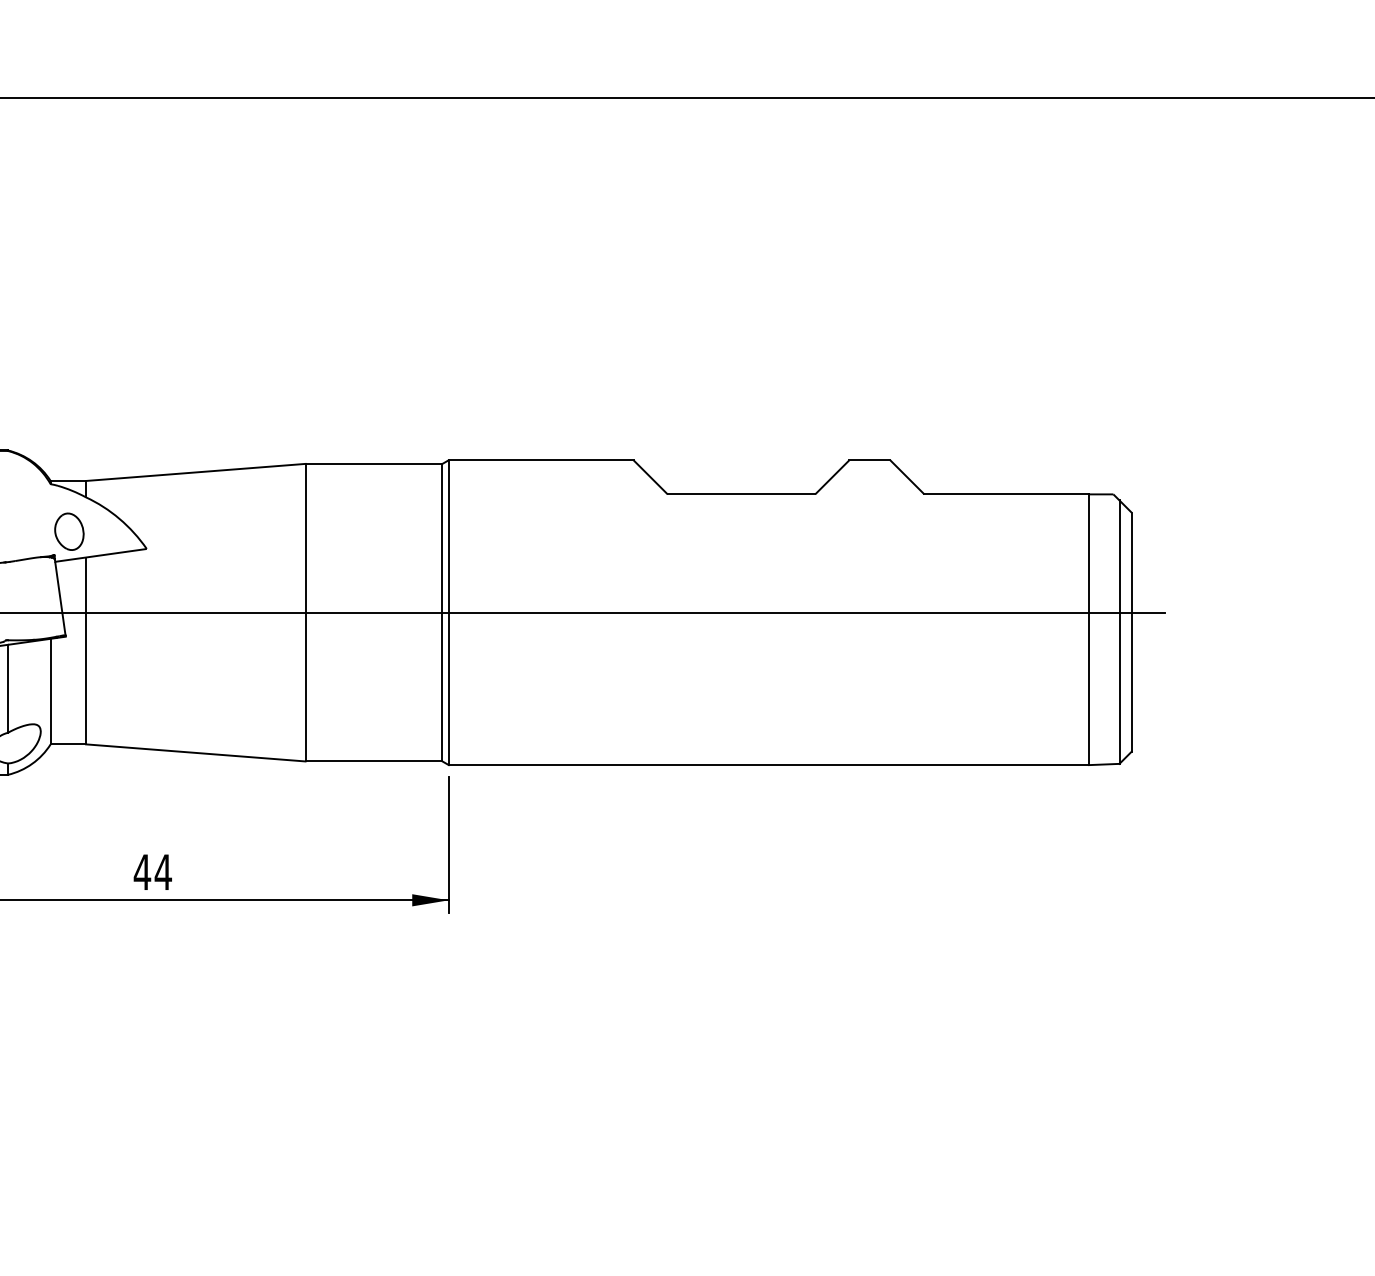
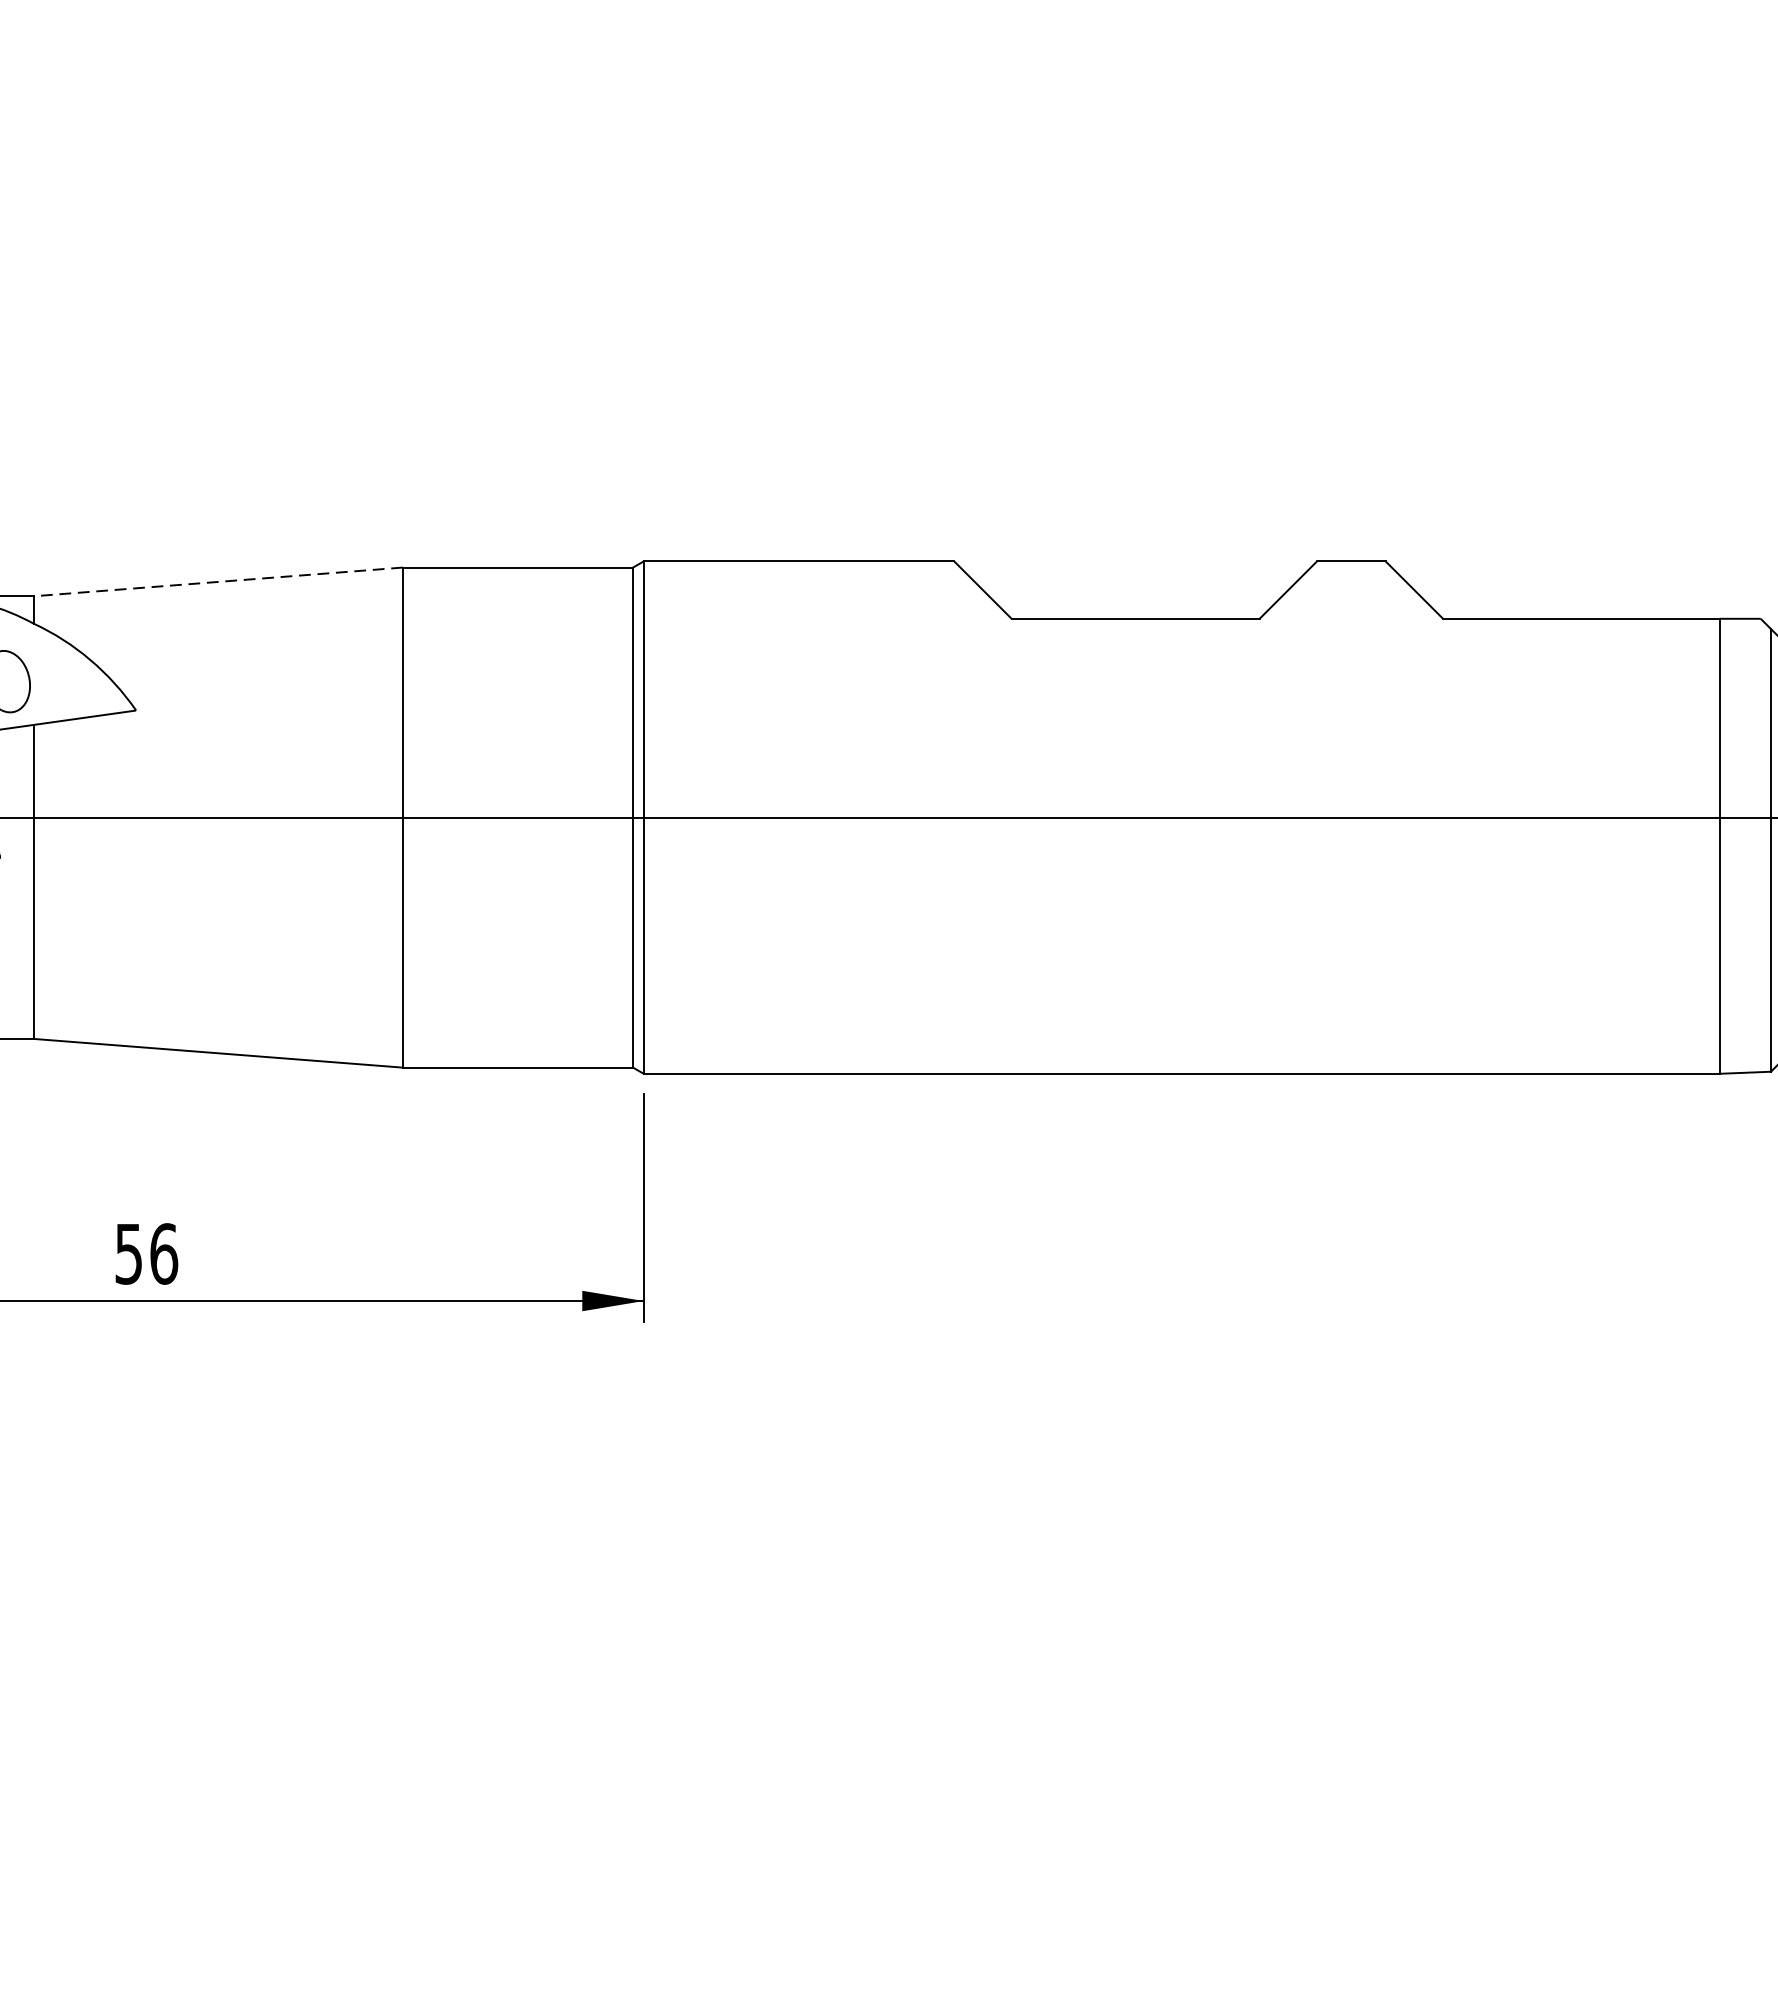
line: (195, 472) -> (218, 582), solid -> dashed
text: (152, 872) -> (145, 1254), 44 -> 56

